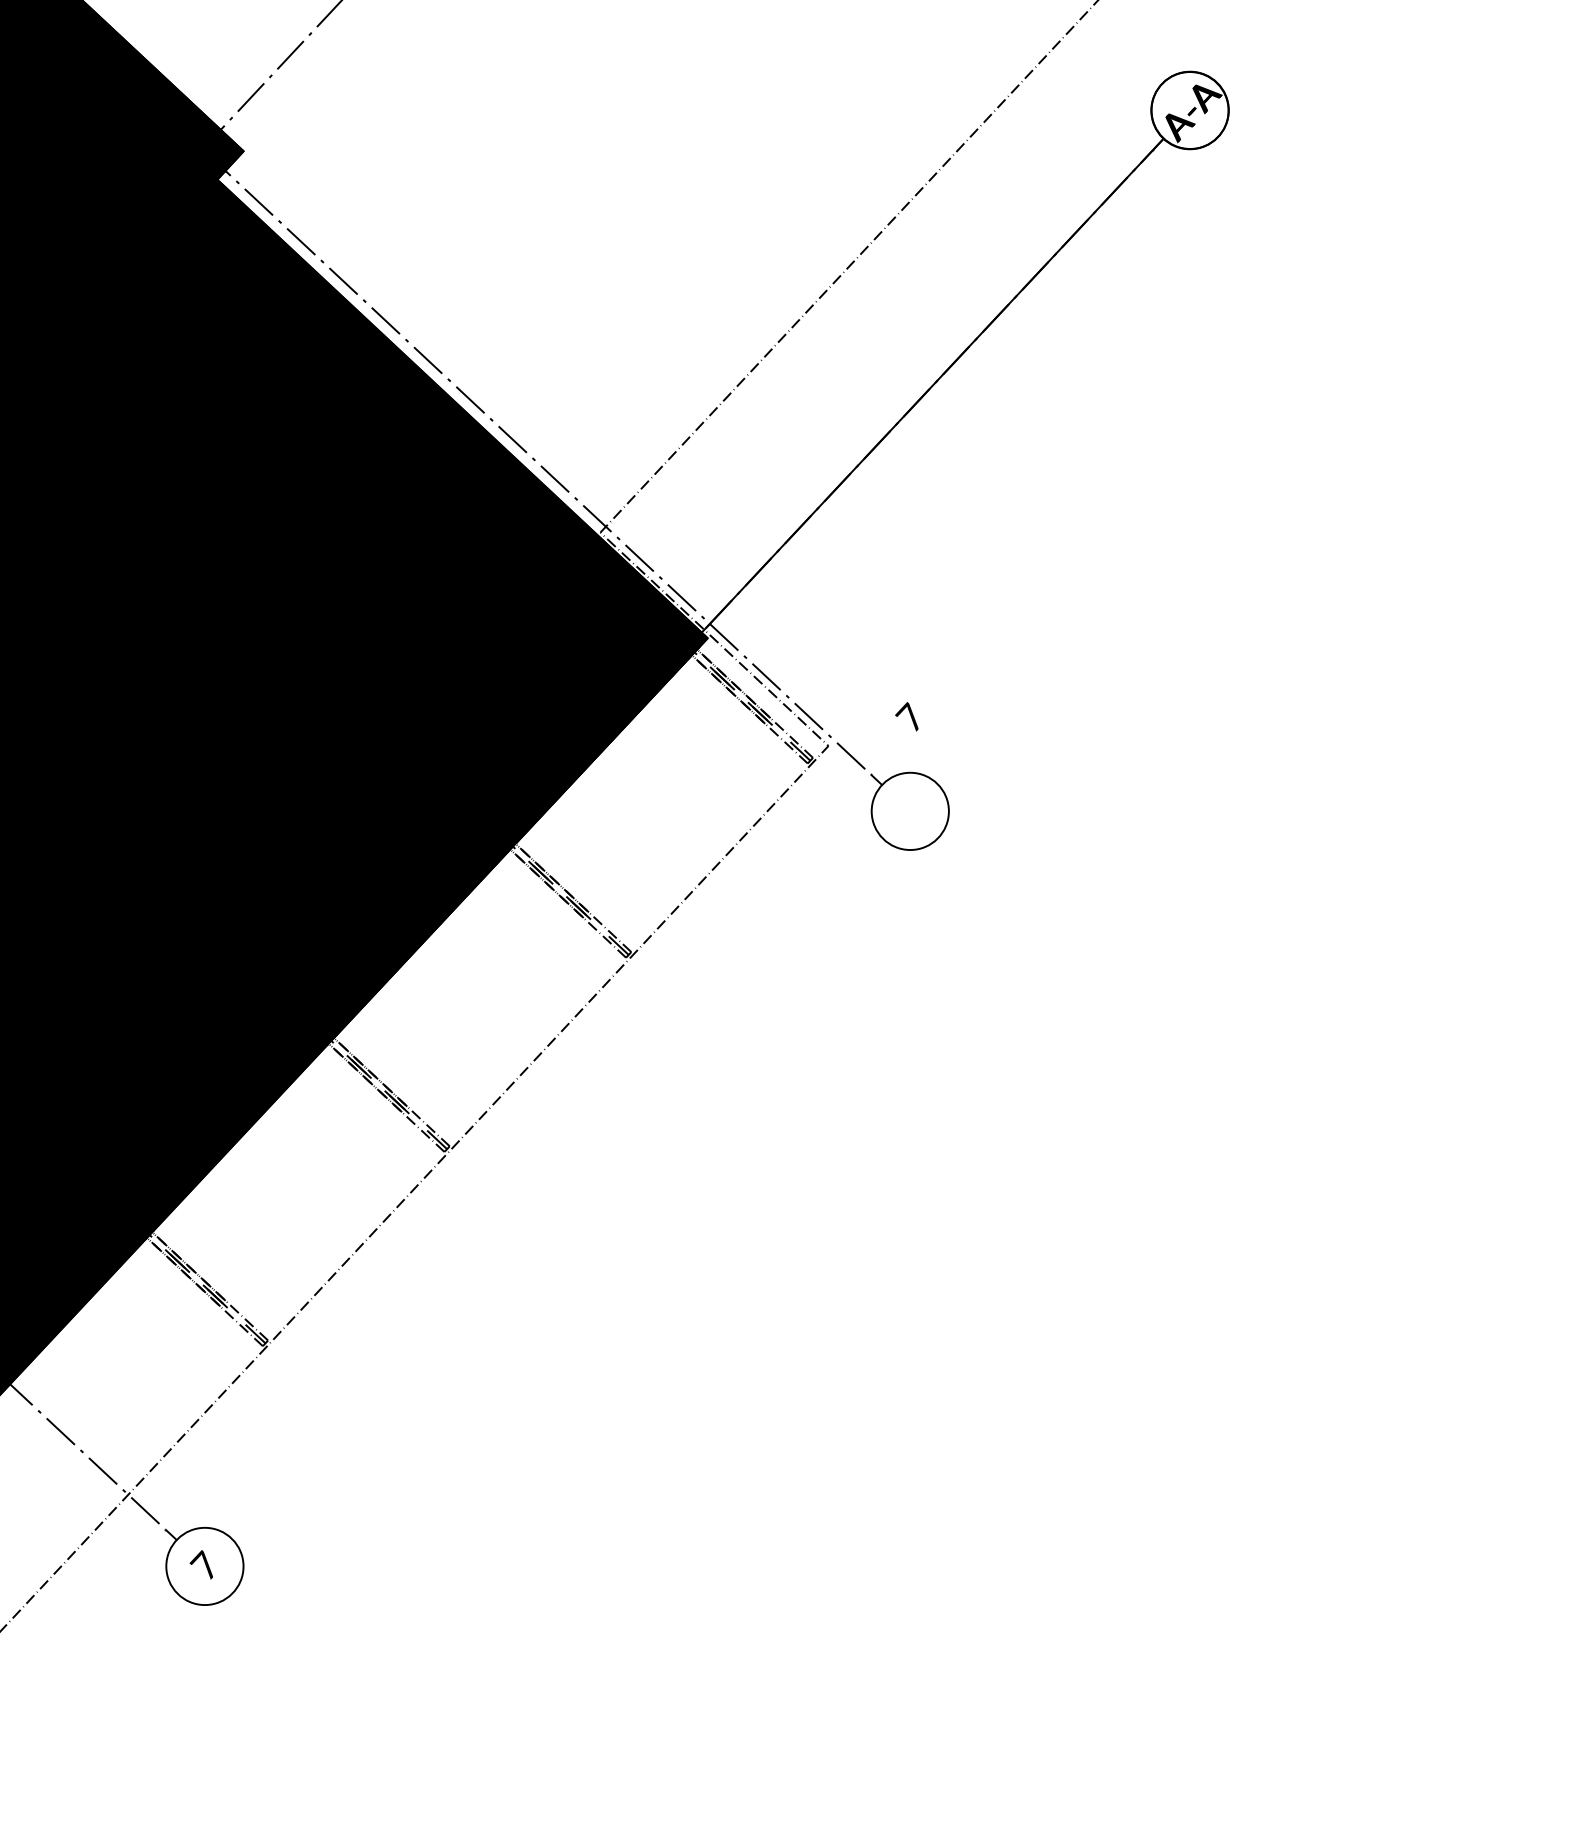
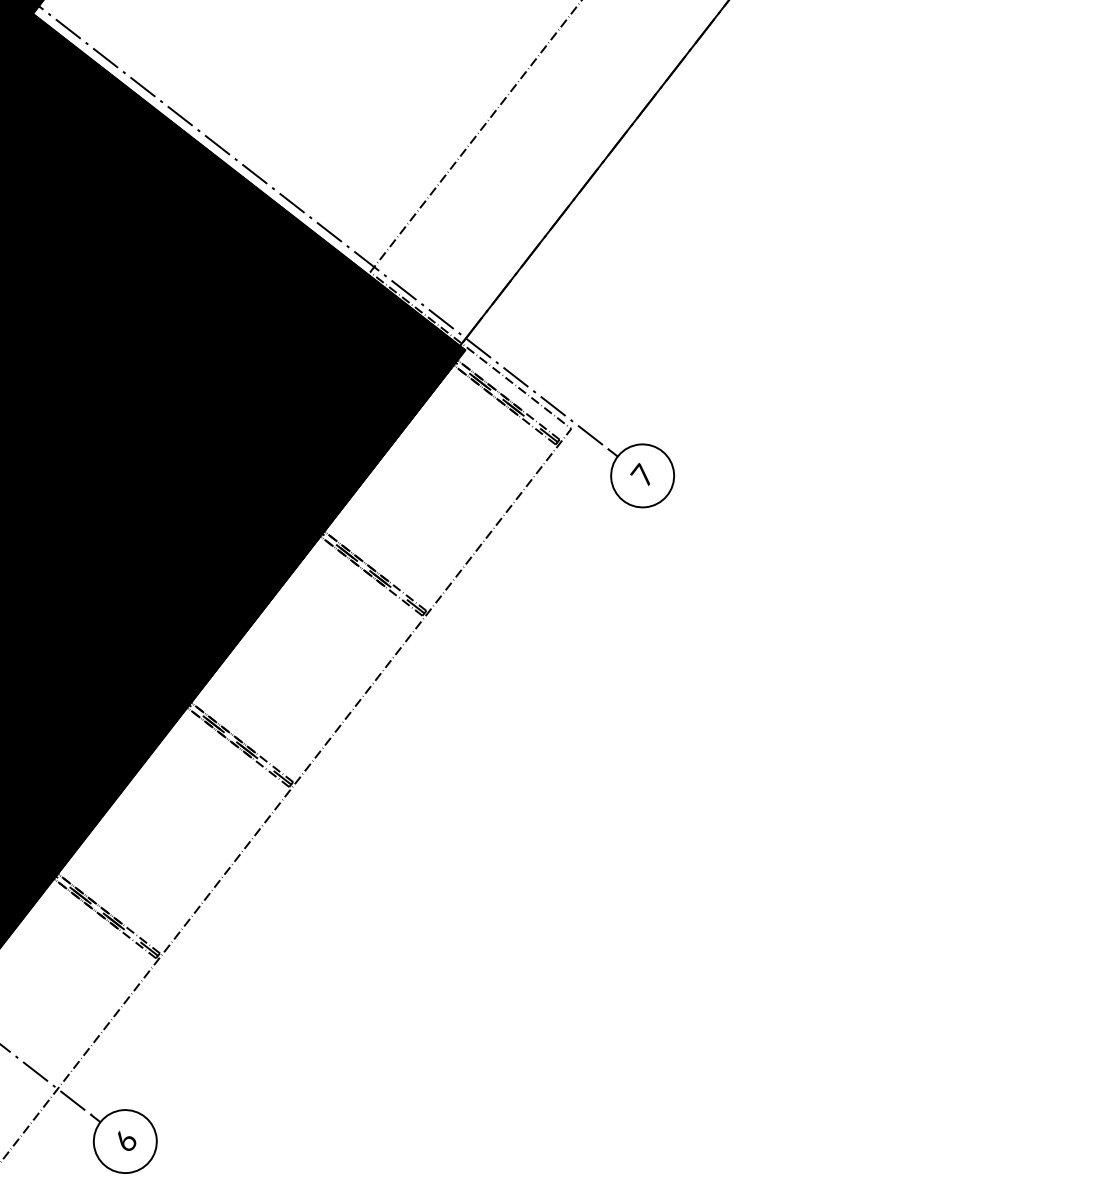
text: (906, 716) -> (639, 474), moved
text: (203, 1564) -> (124, 1140), 7 -> 6

